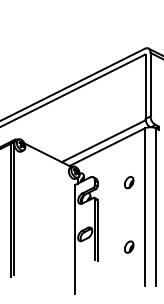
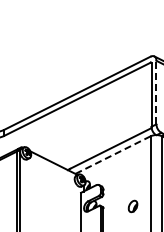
line: (150, 84) -> (156, 92), solid -> dashed
line: (106, 147) -> (112, 155), solid -> dashed
part: (129, 182) -> (133, 206), moved

